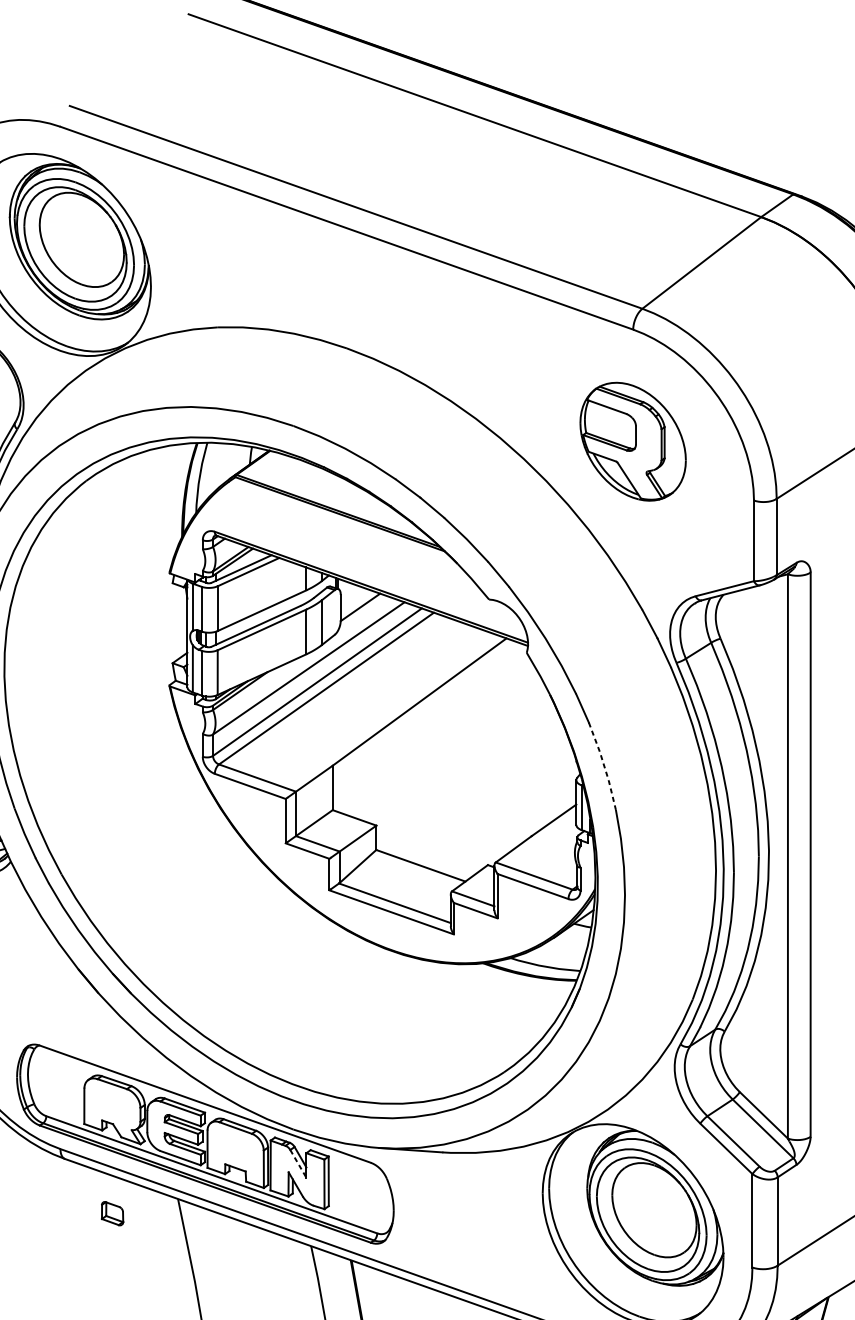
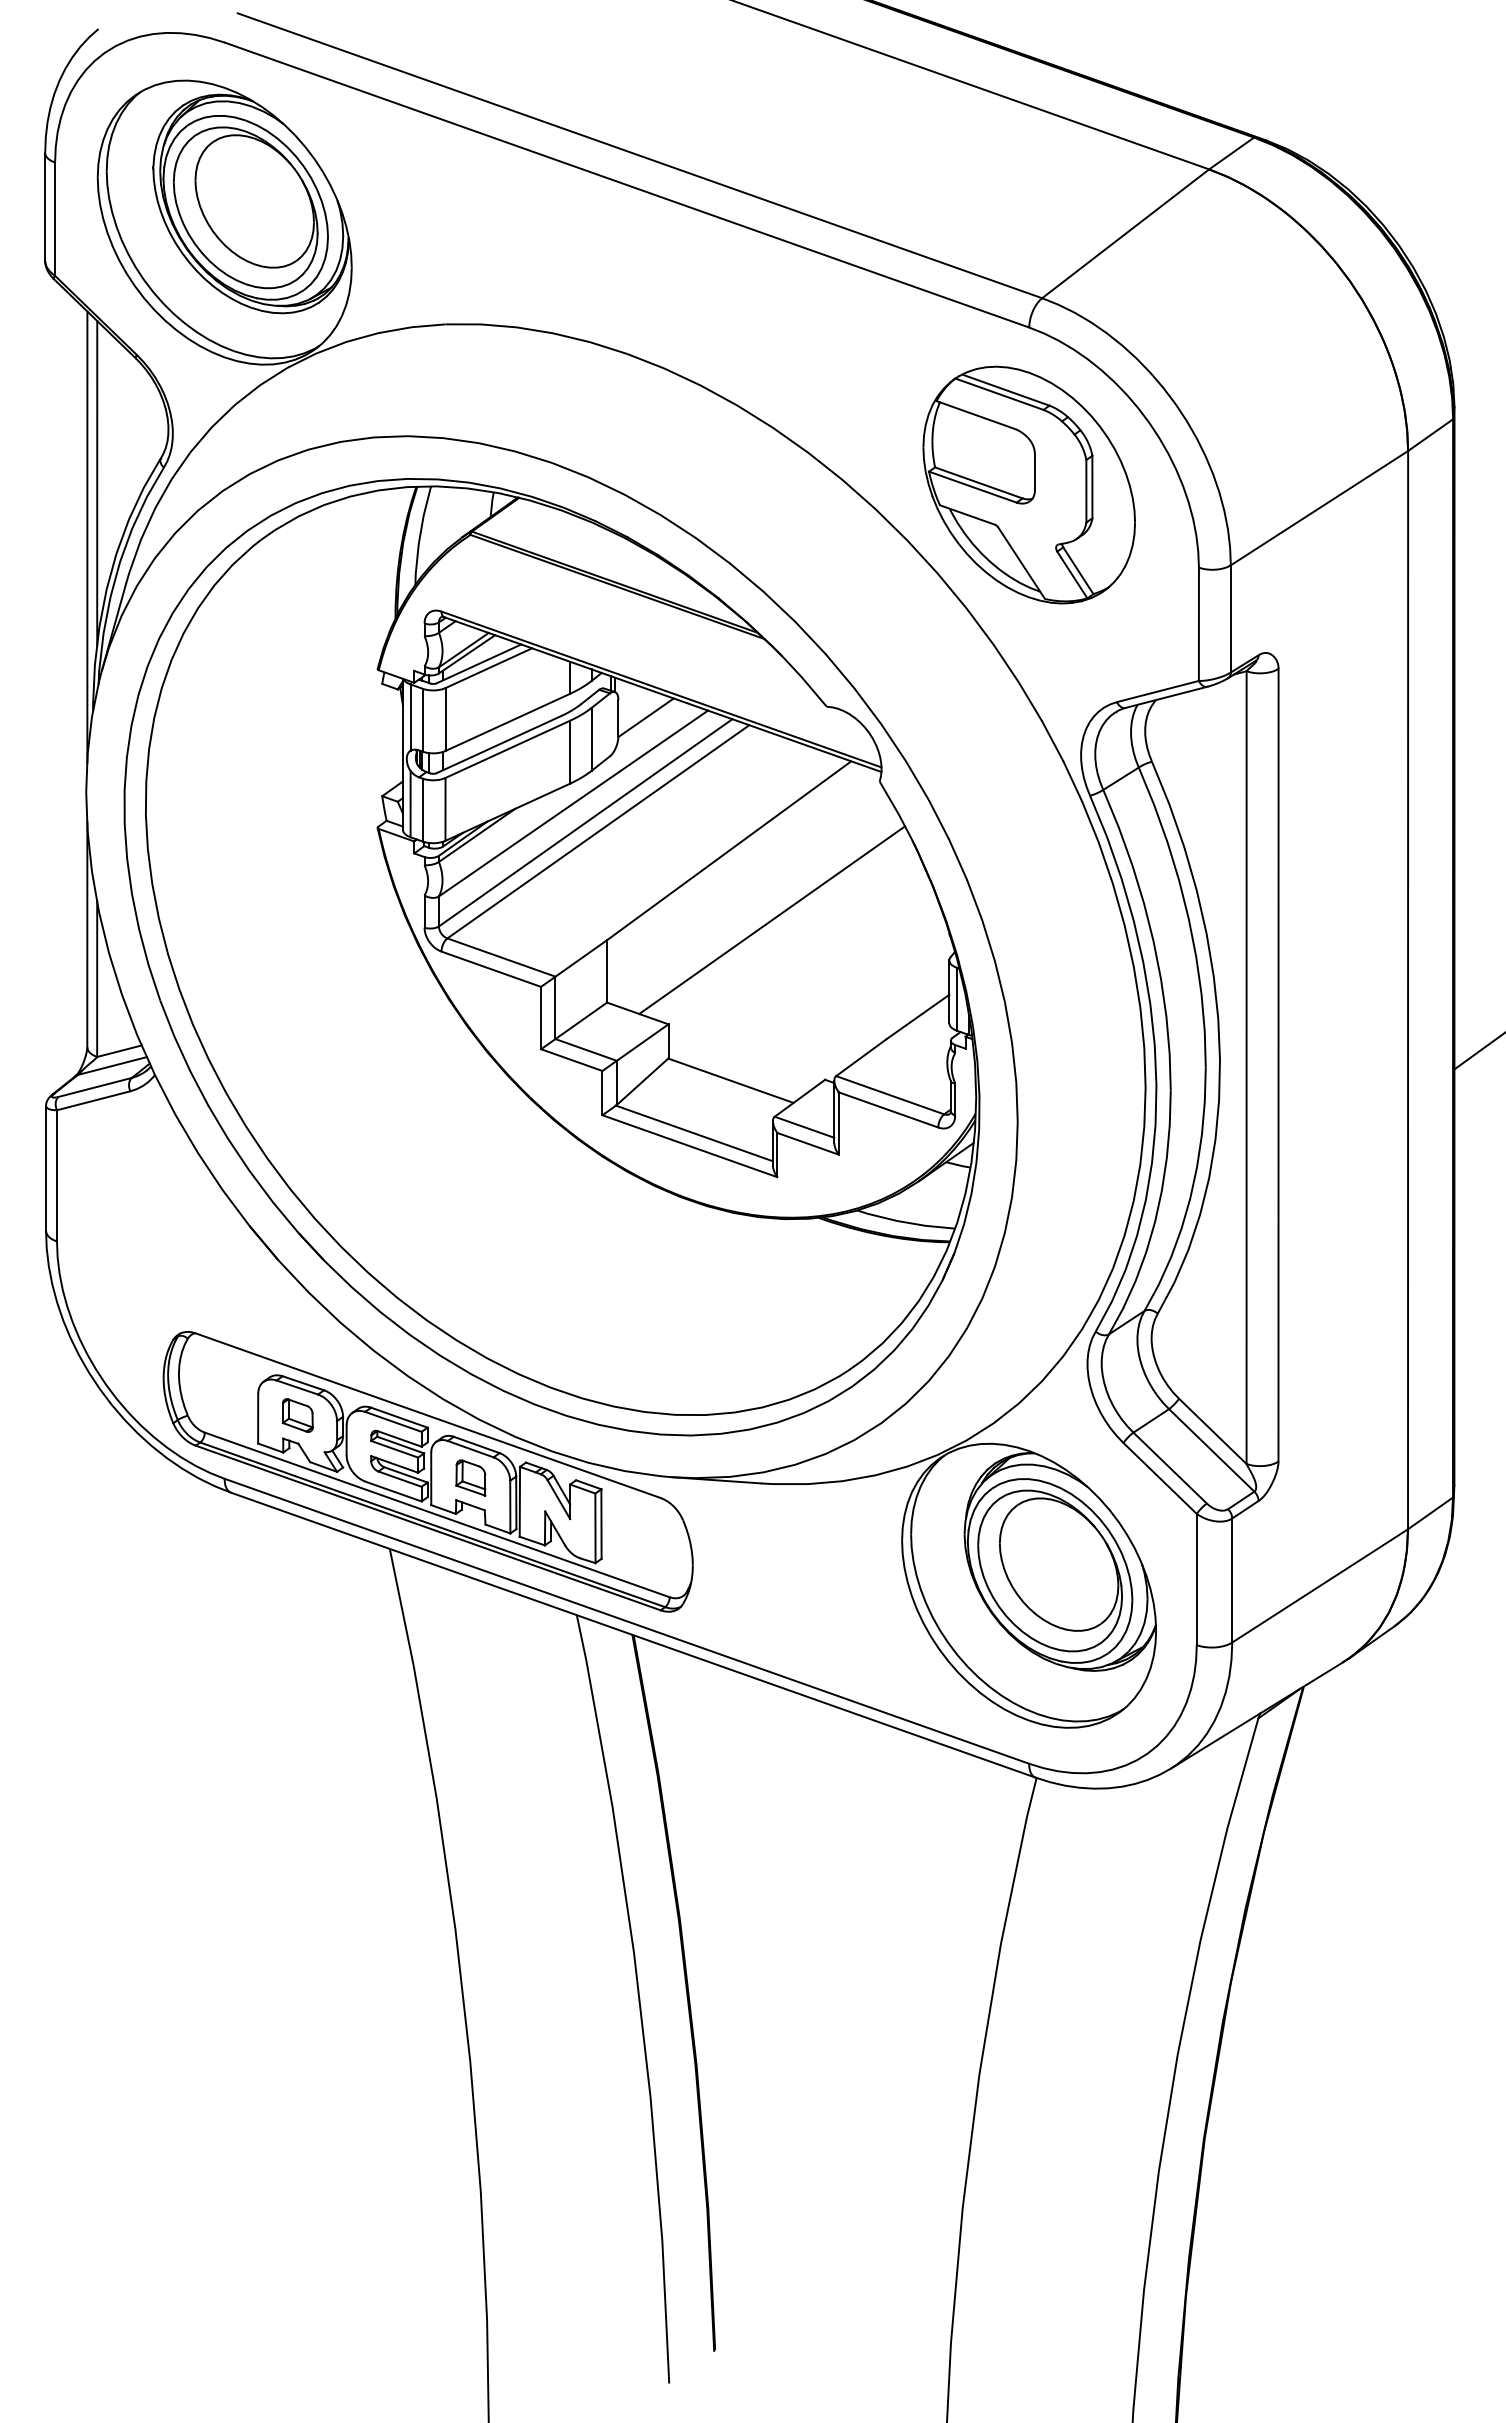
part: (632, 441) -> (1028, 484), size x1.43
line: (450, 750) -> (772, 919), added
line: (604, 765) -> (988, 940), dashed -> solid
part: (235, 1148) -> (470, 1477), added
line: (298, 1163) -> (558, 1499), dashed -> solid
part: (112, 1213) -> (297, 1415), moved

